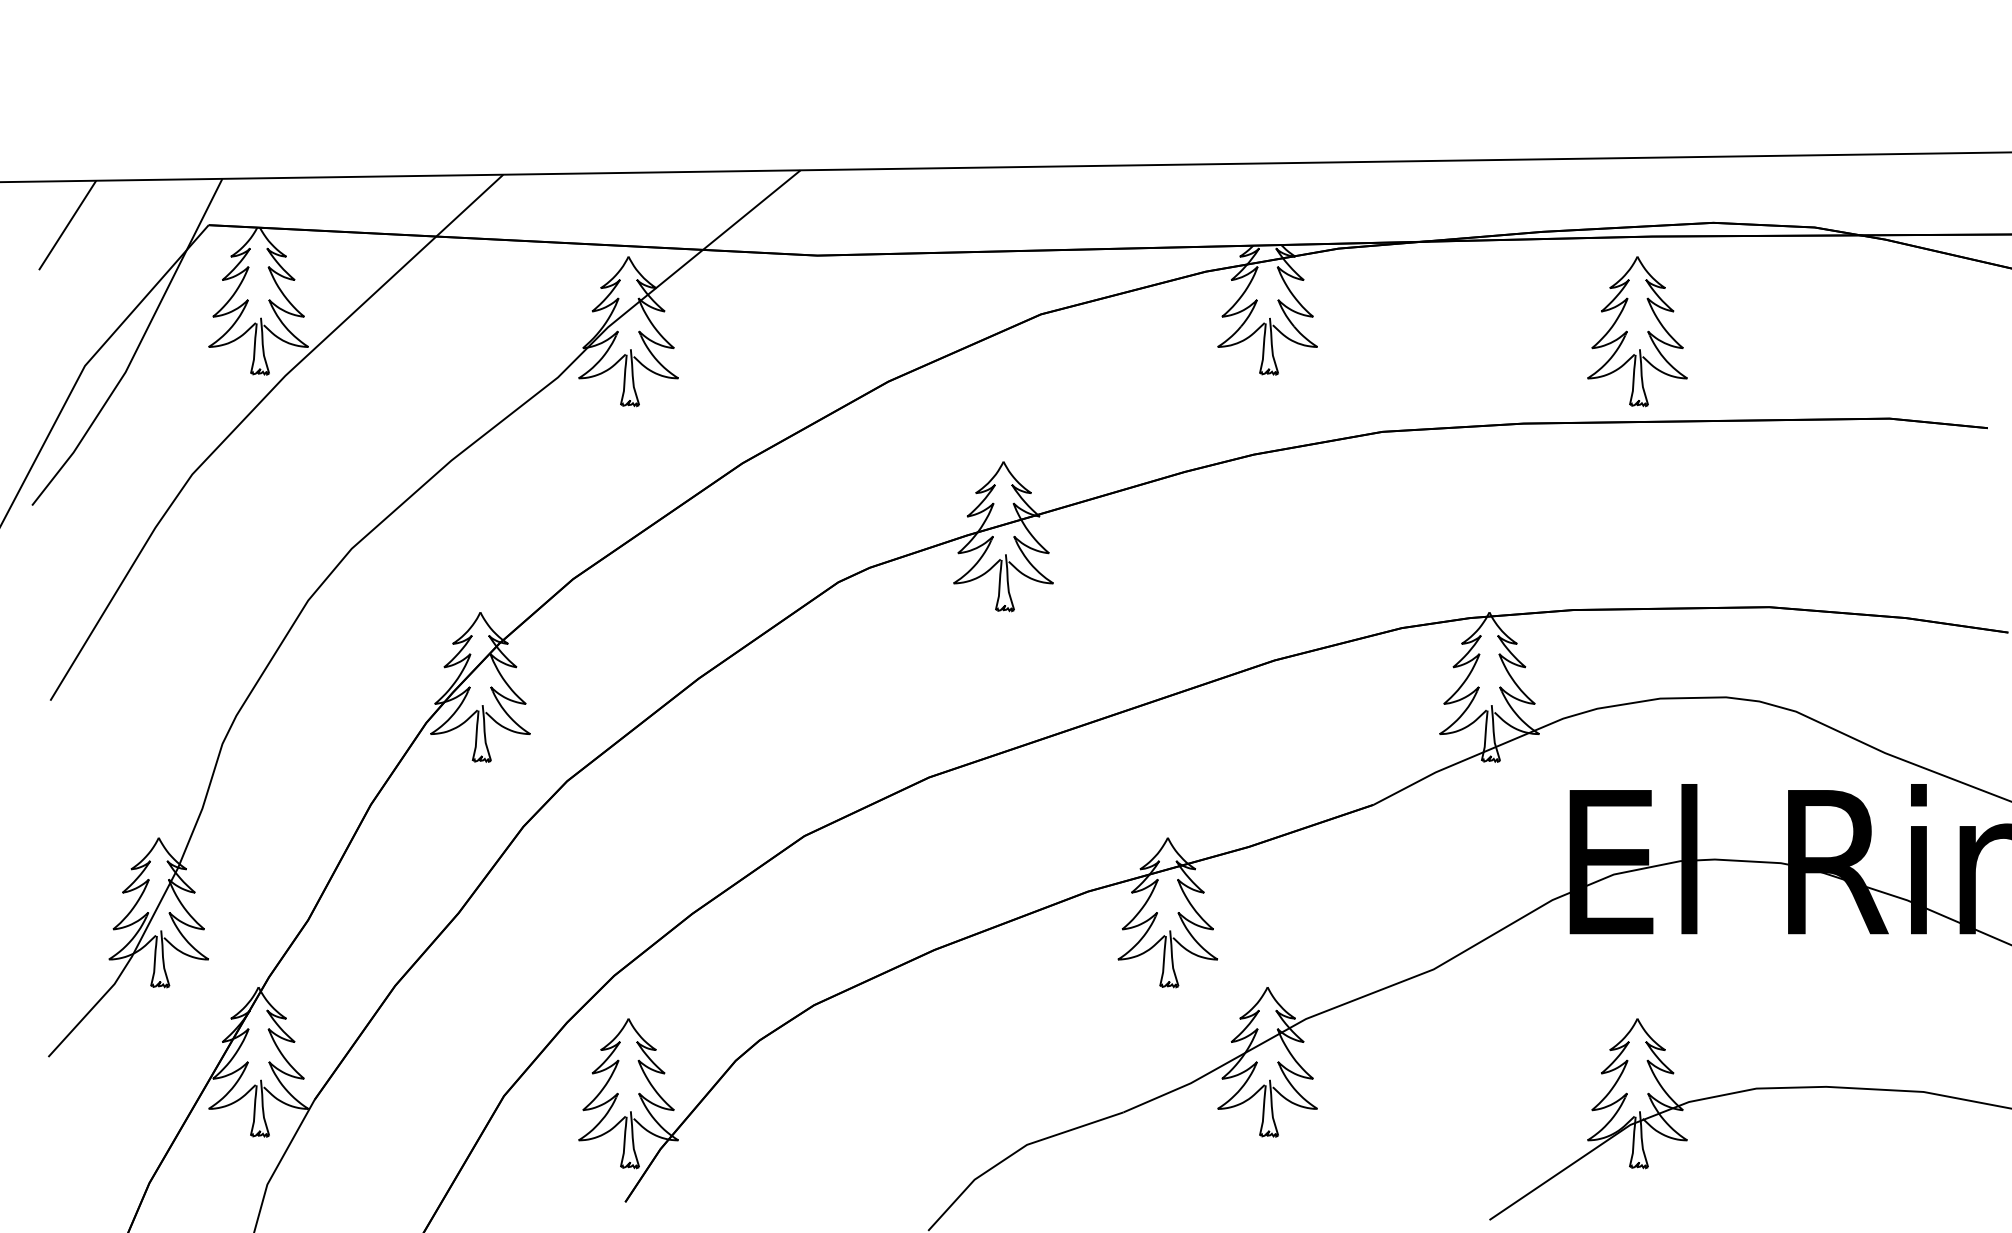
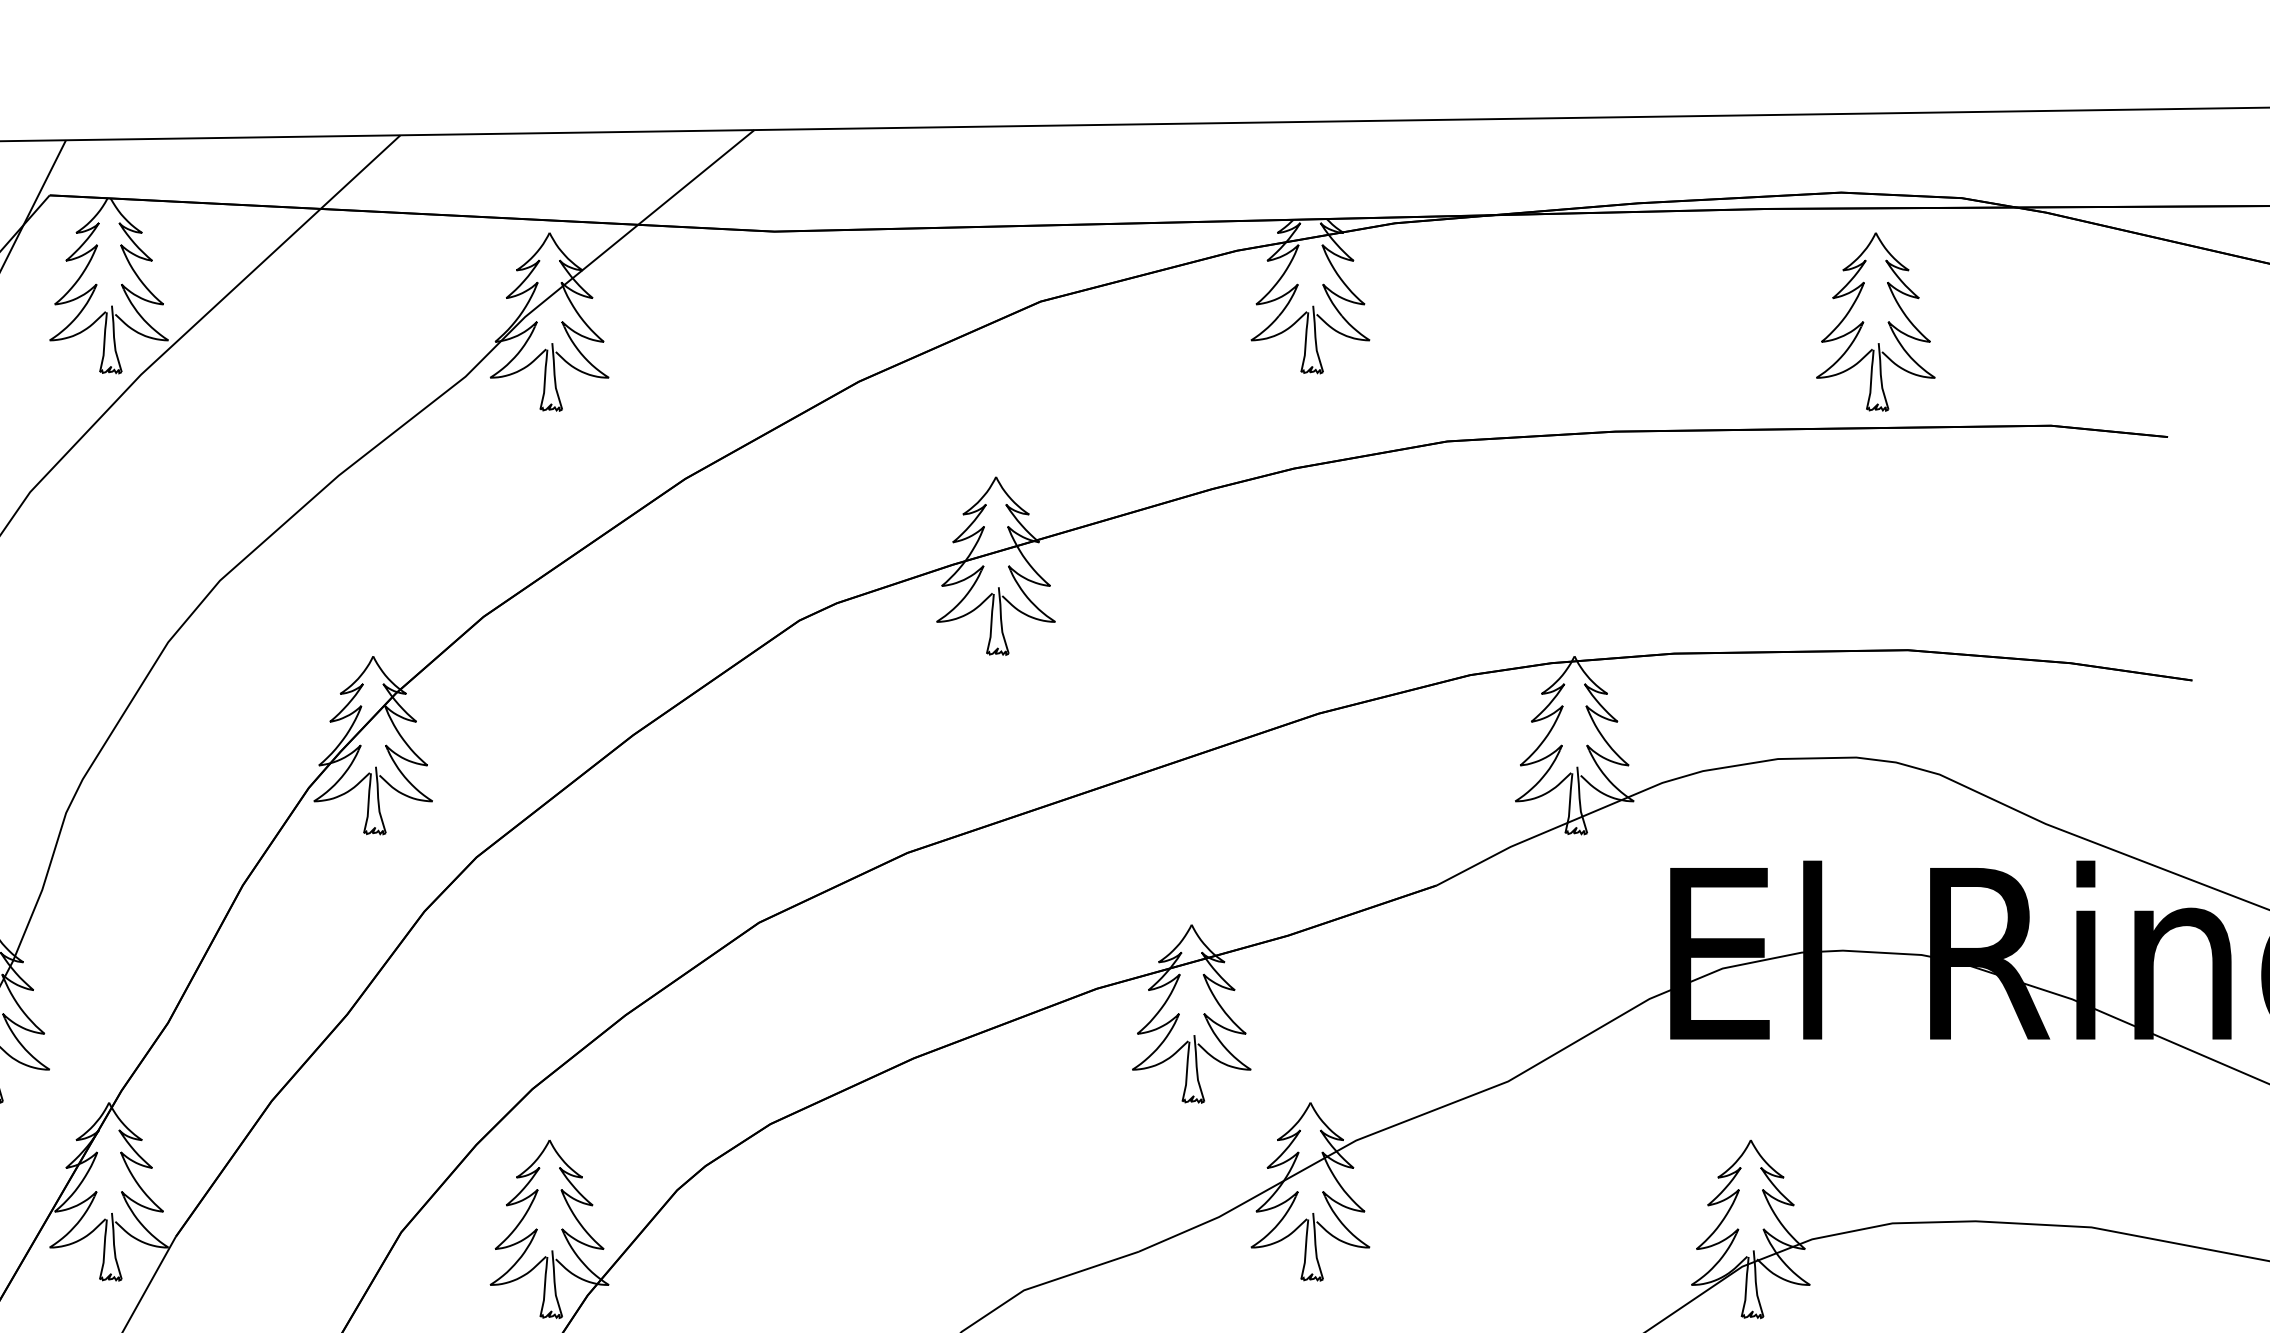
part: (1637, 331) -> (1875, 321), moved

